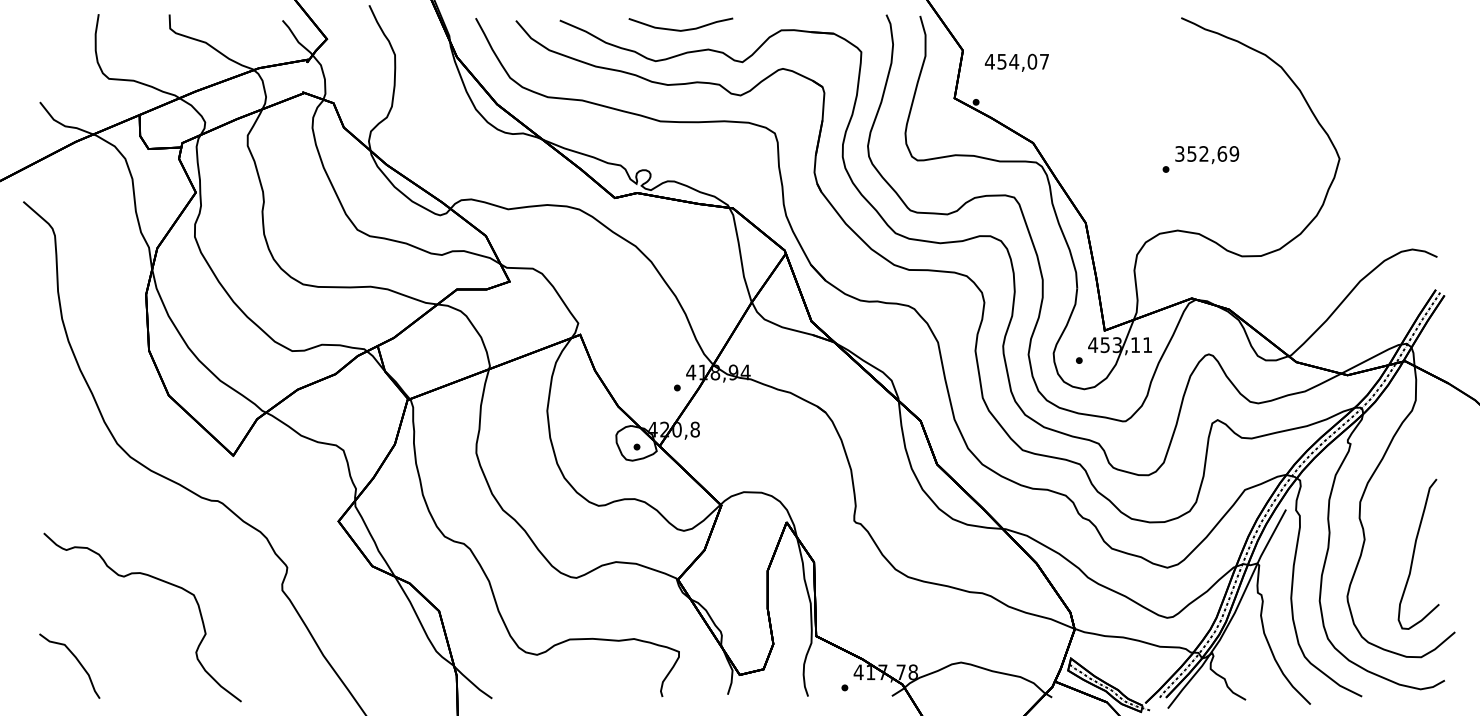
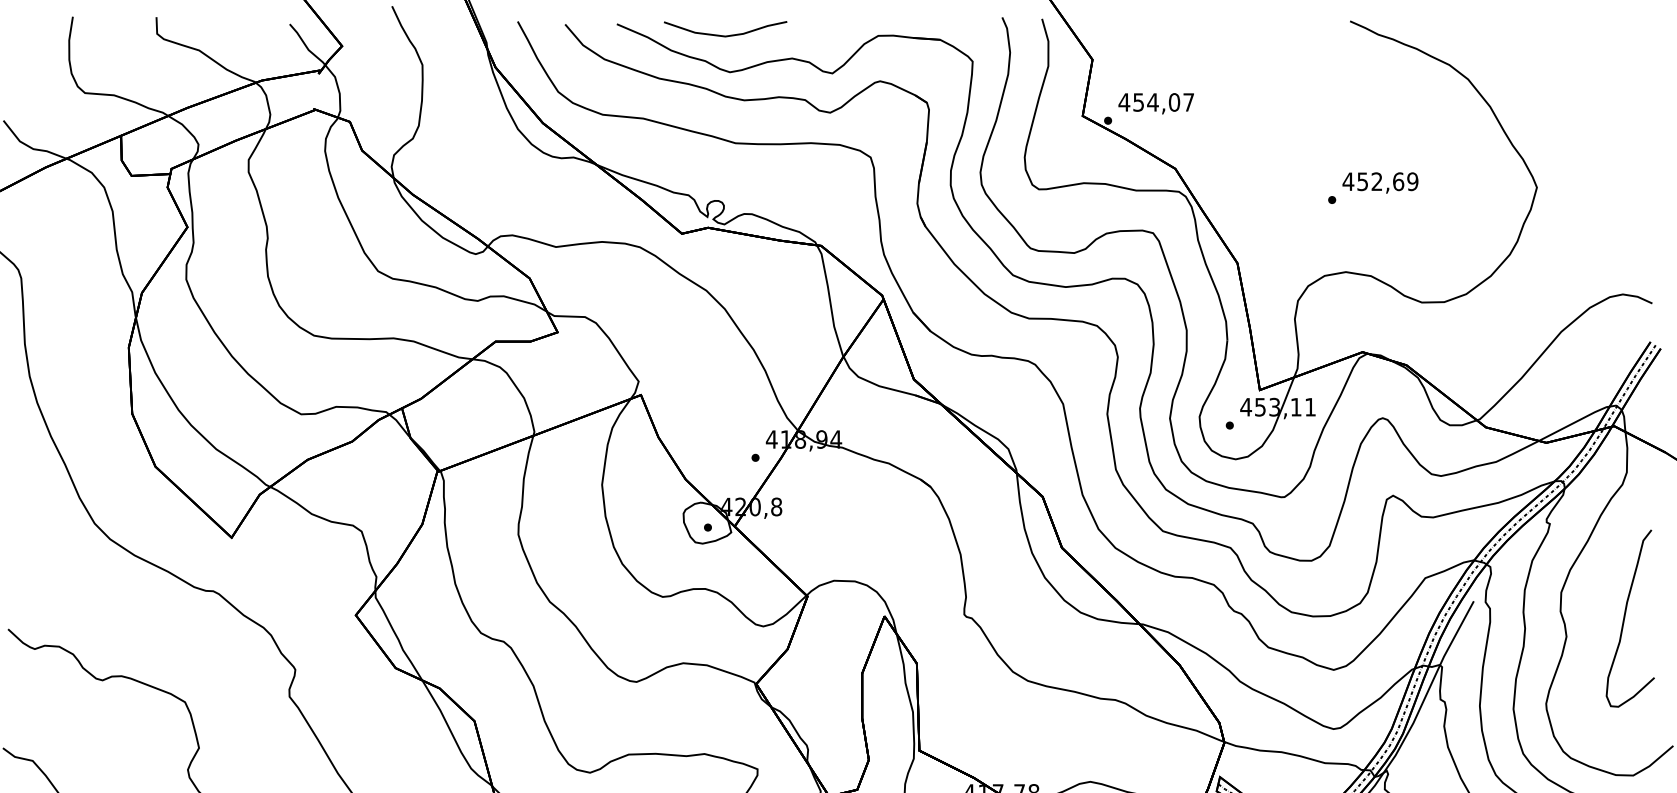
curve: (679, 29) -> (723, 34), moved
text: (1016, 62) -> (1155, 103), moved
text: (1179, 153) -> (1348, 181), 352,69 -> 452,69
curve: (1414, 553) -> (1625, 617), moved

